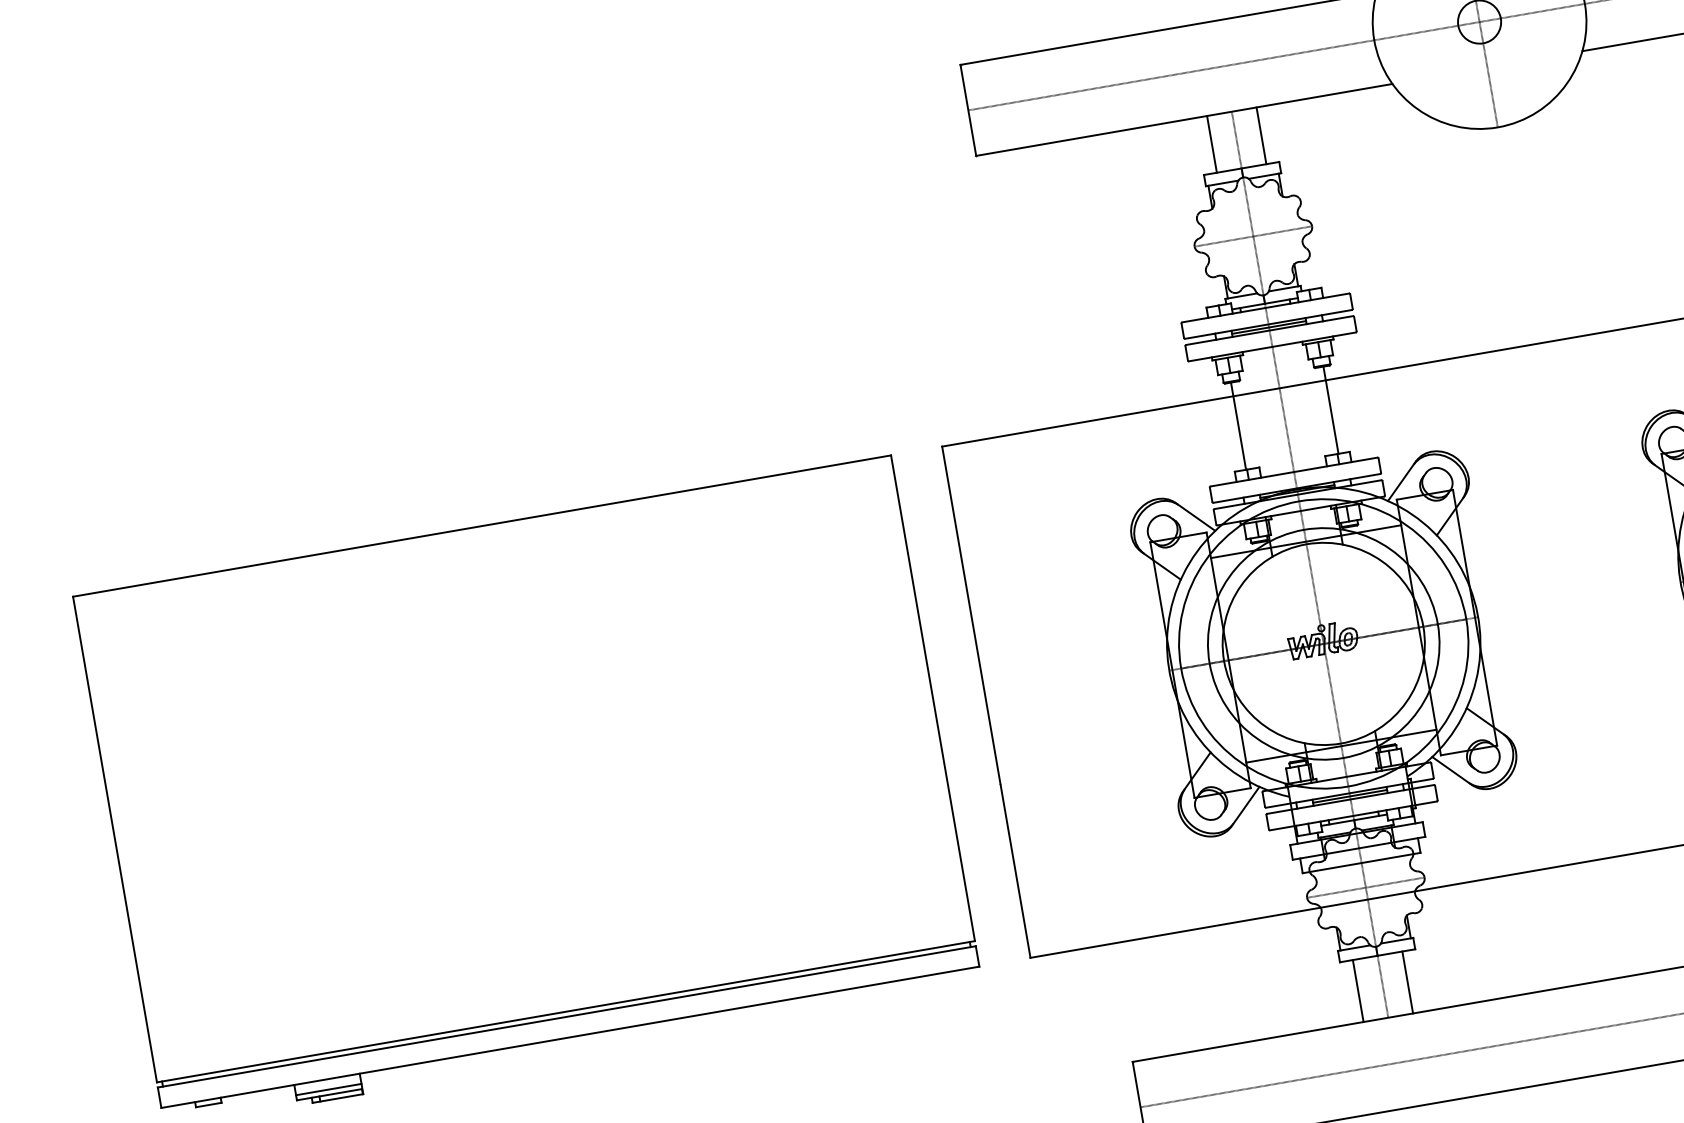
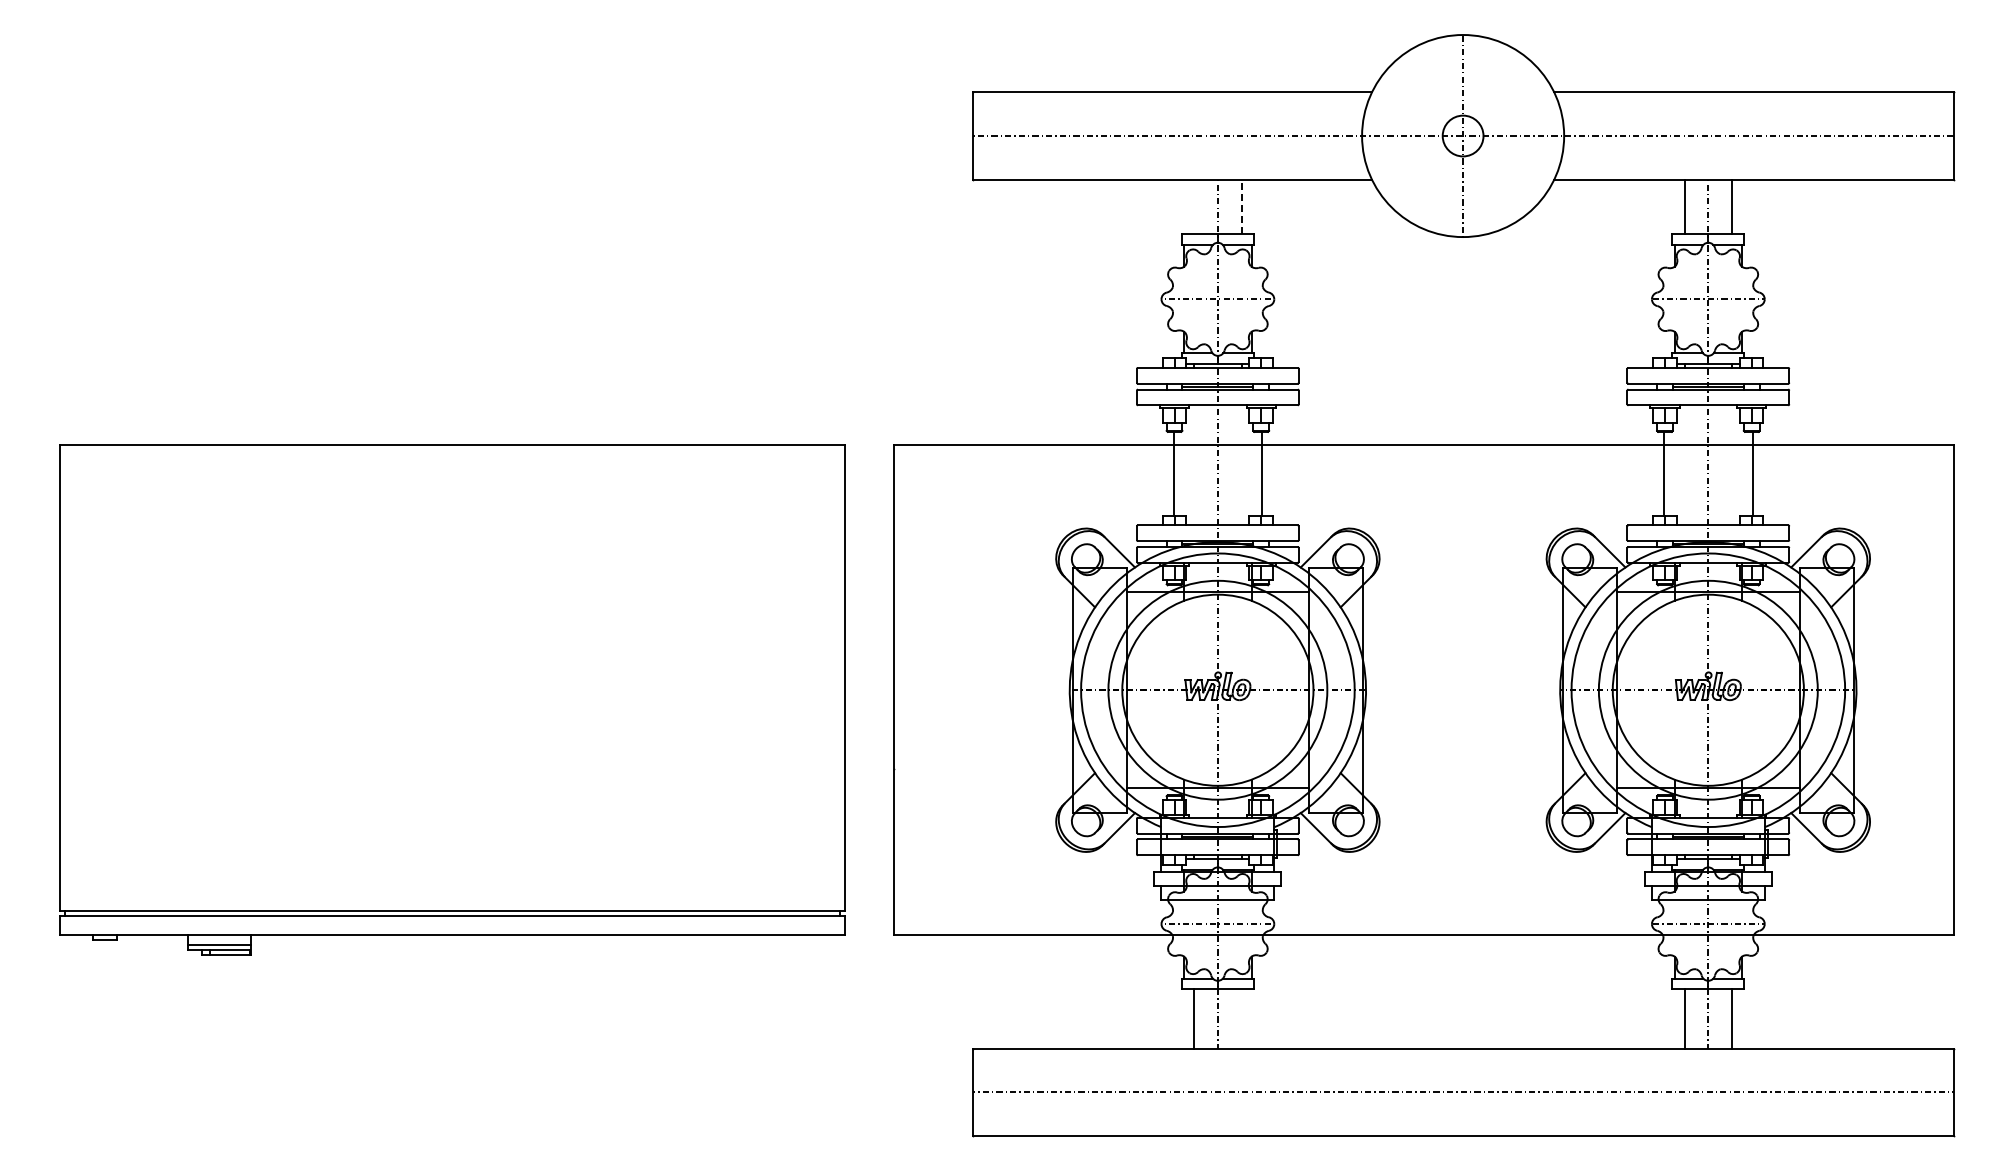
line: (1261, 135) -> (1241, 206), solid -> dashed
line: (1212, 143) -> (1194, 206), removed
line: (1407, 981) -> (1241, 1018), removed

